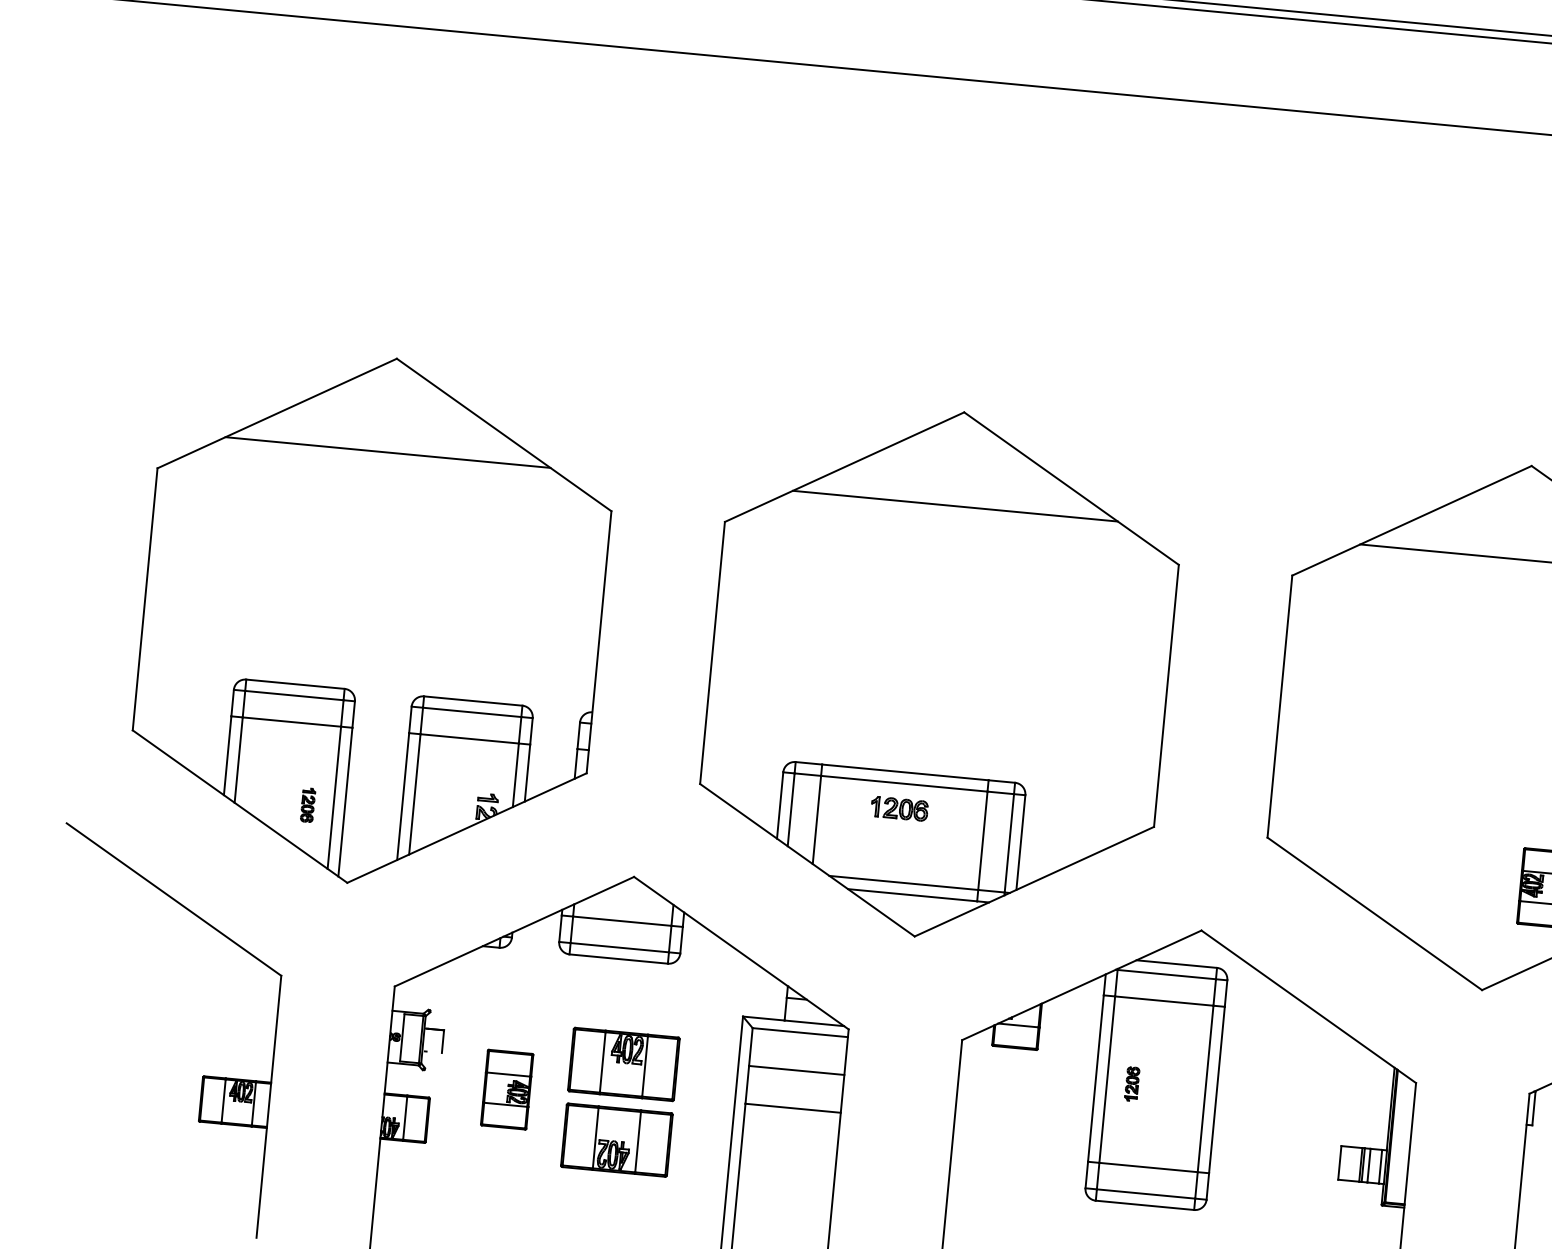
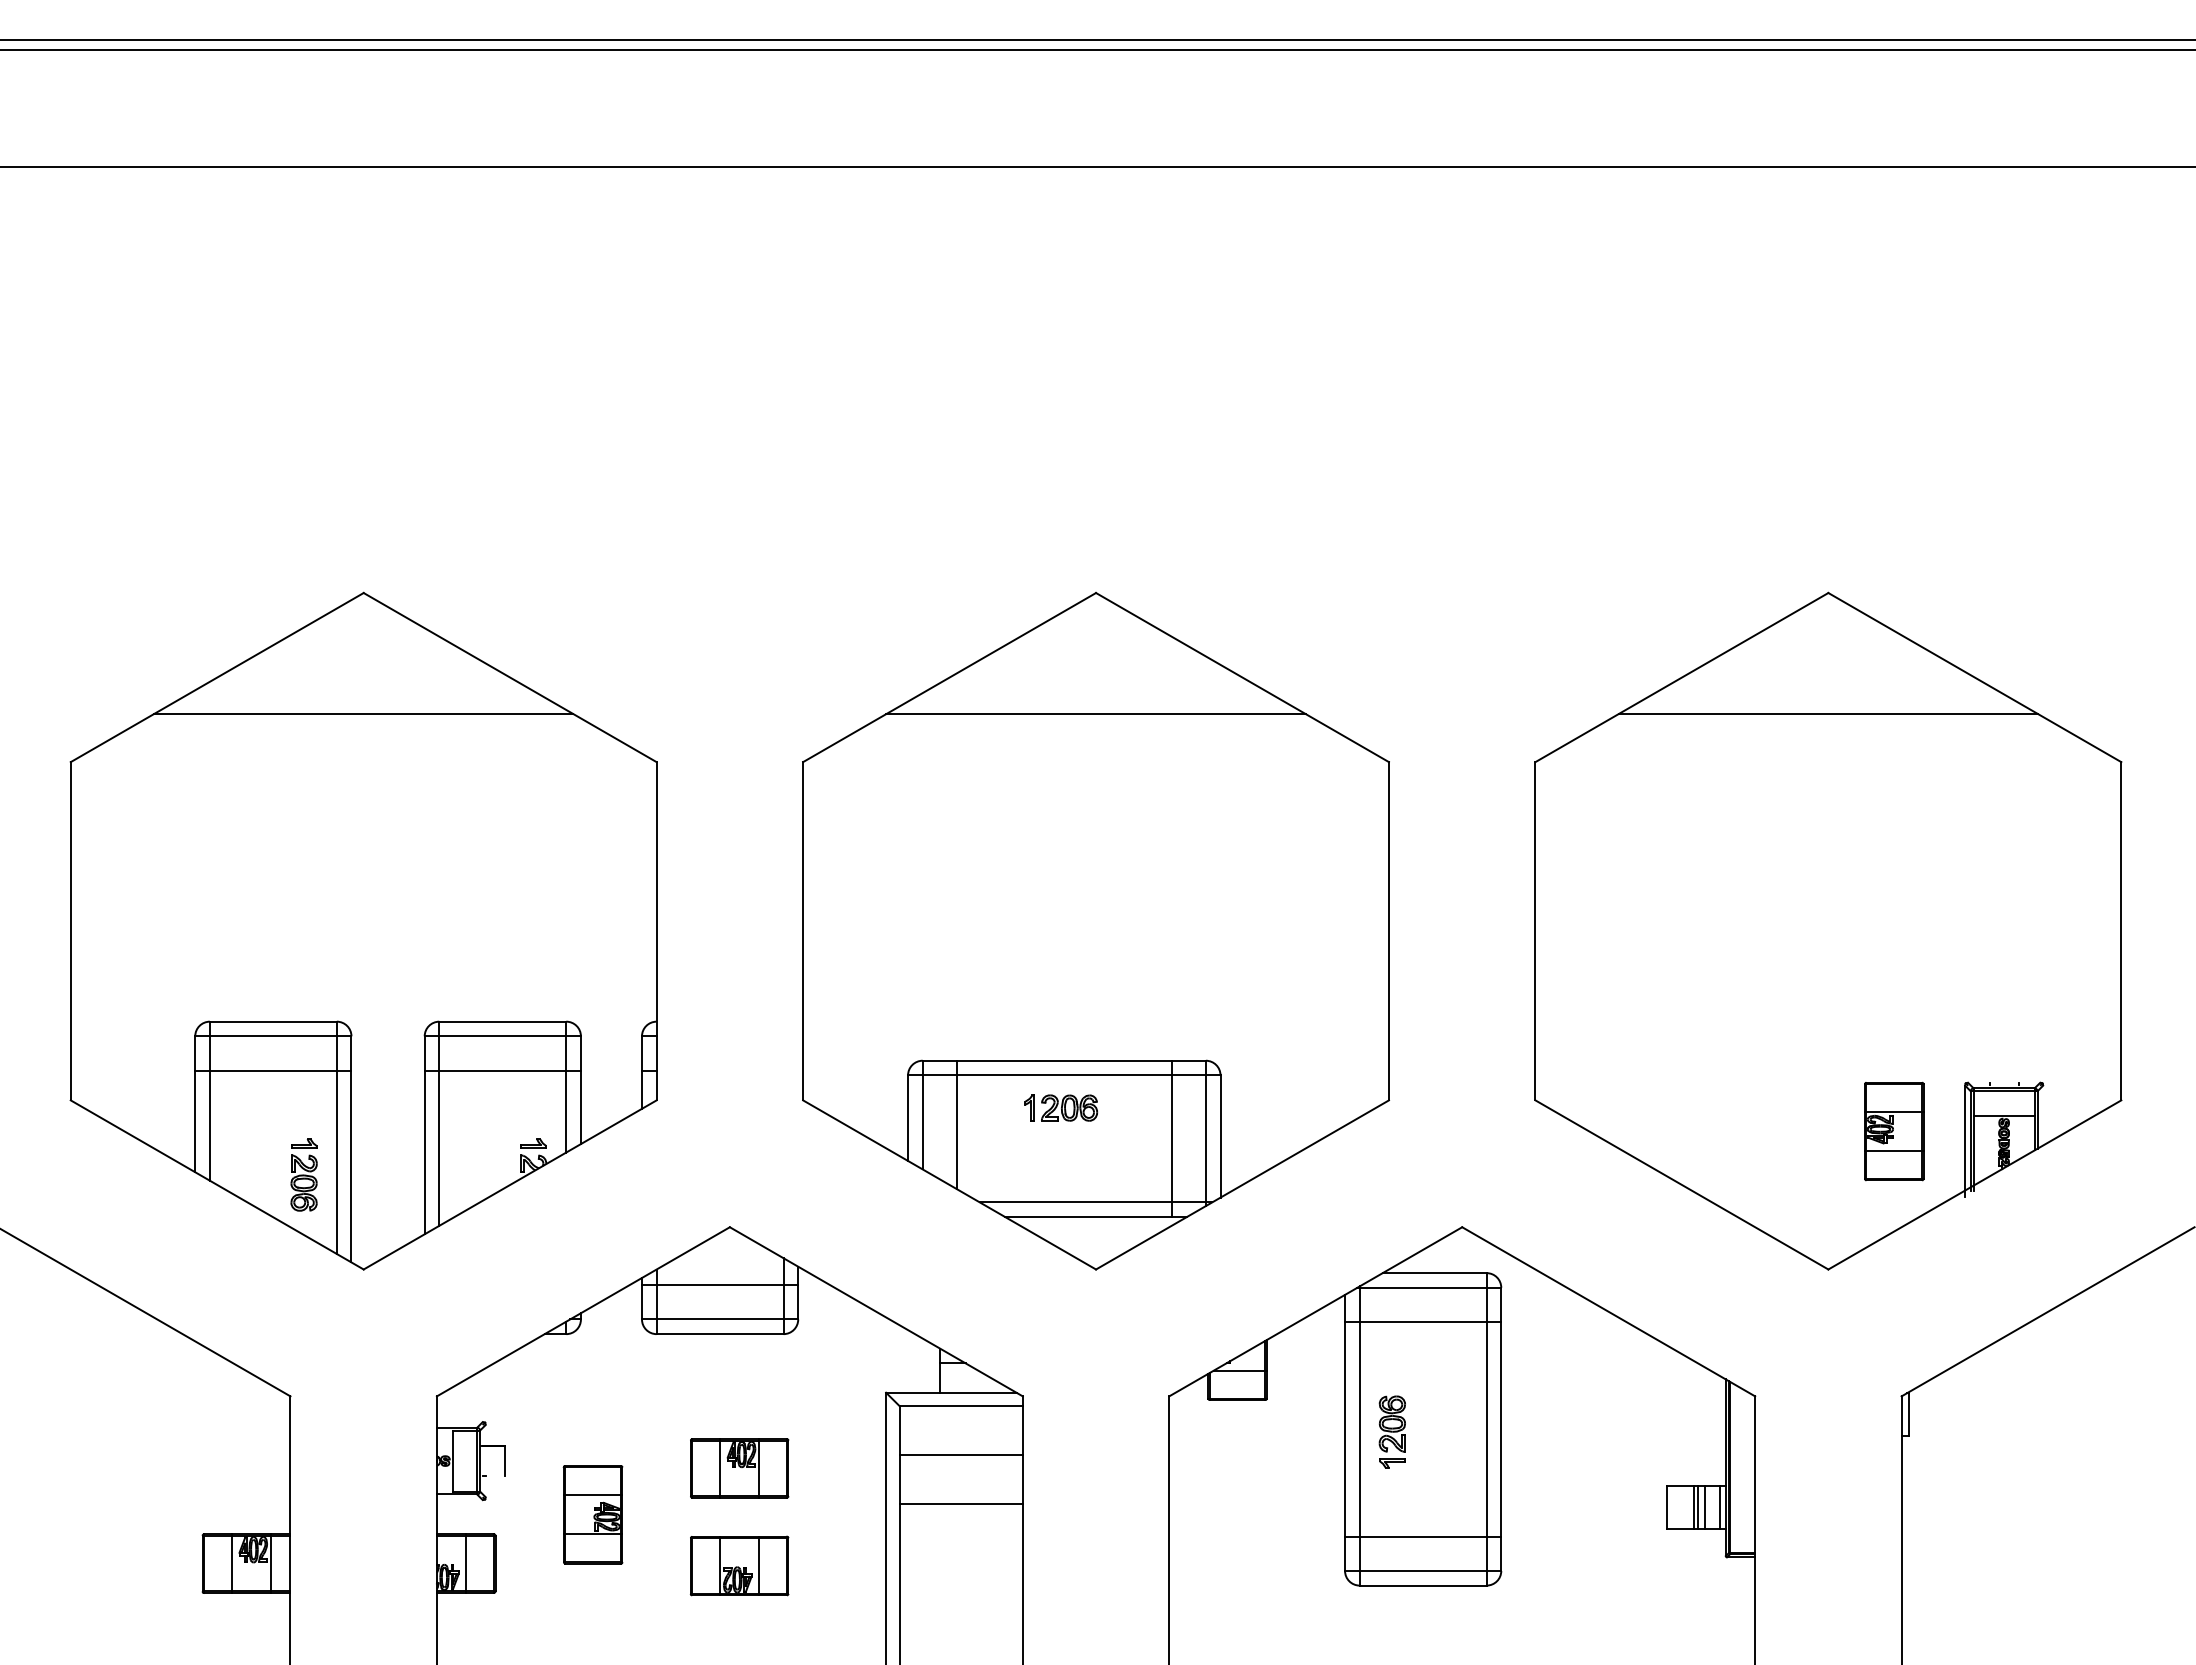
part: (307, 804) -> (303, 1174), size x1.67
part: (623, 1064) -> (739, 1468), size x0.71
part: (1131, 1083) -> (1391, 1431), size x1.67
part: (616, 1139) -> (739, 1565), size x0.71

